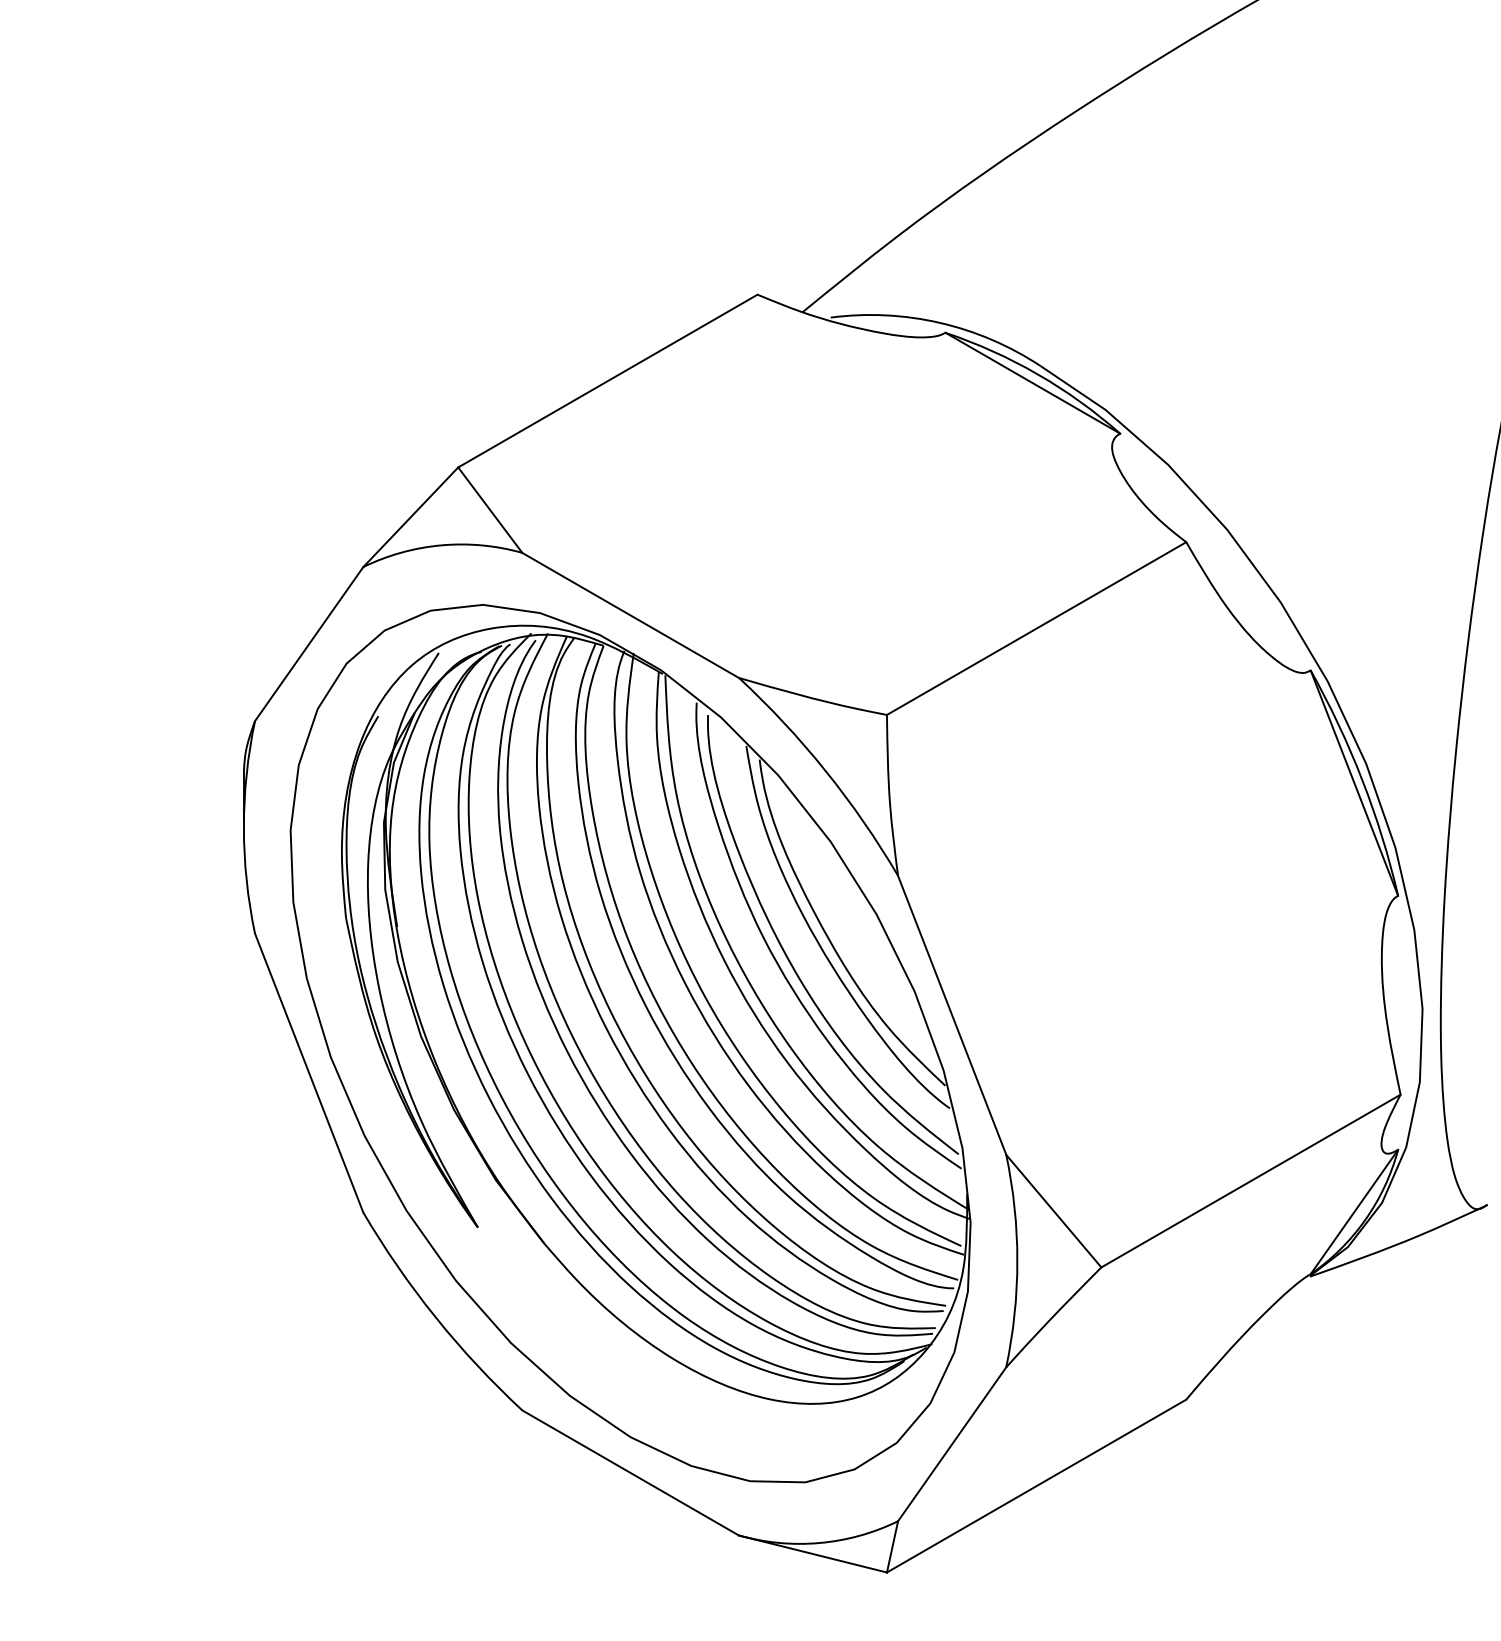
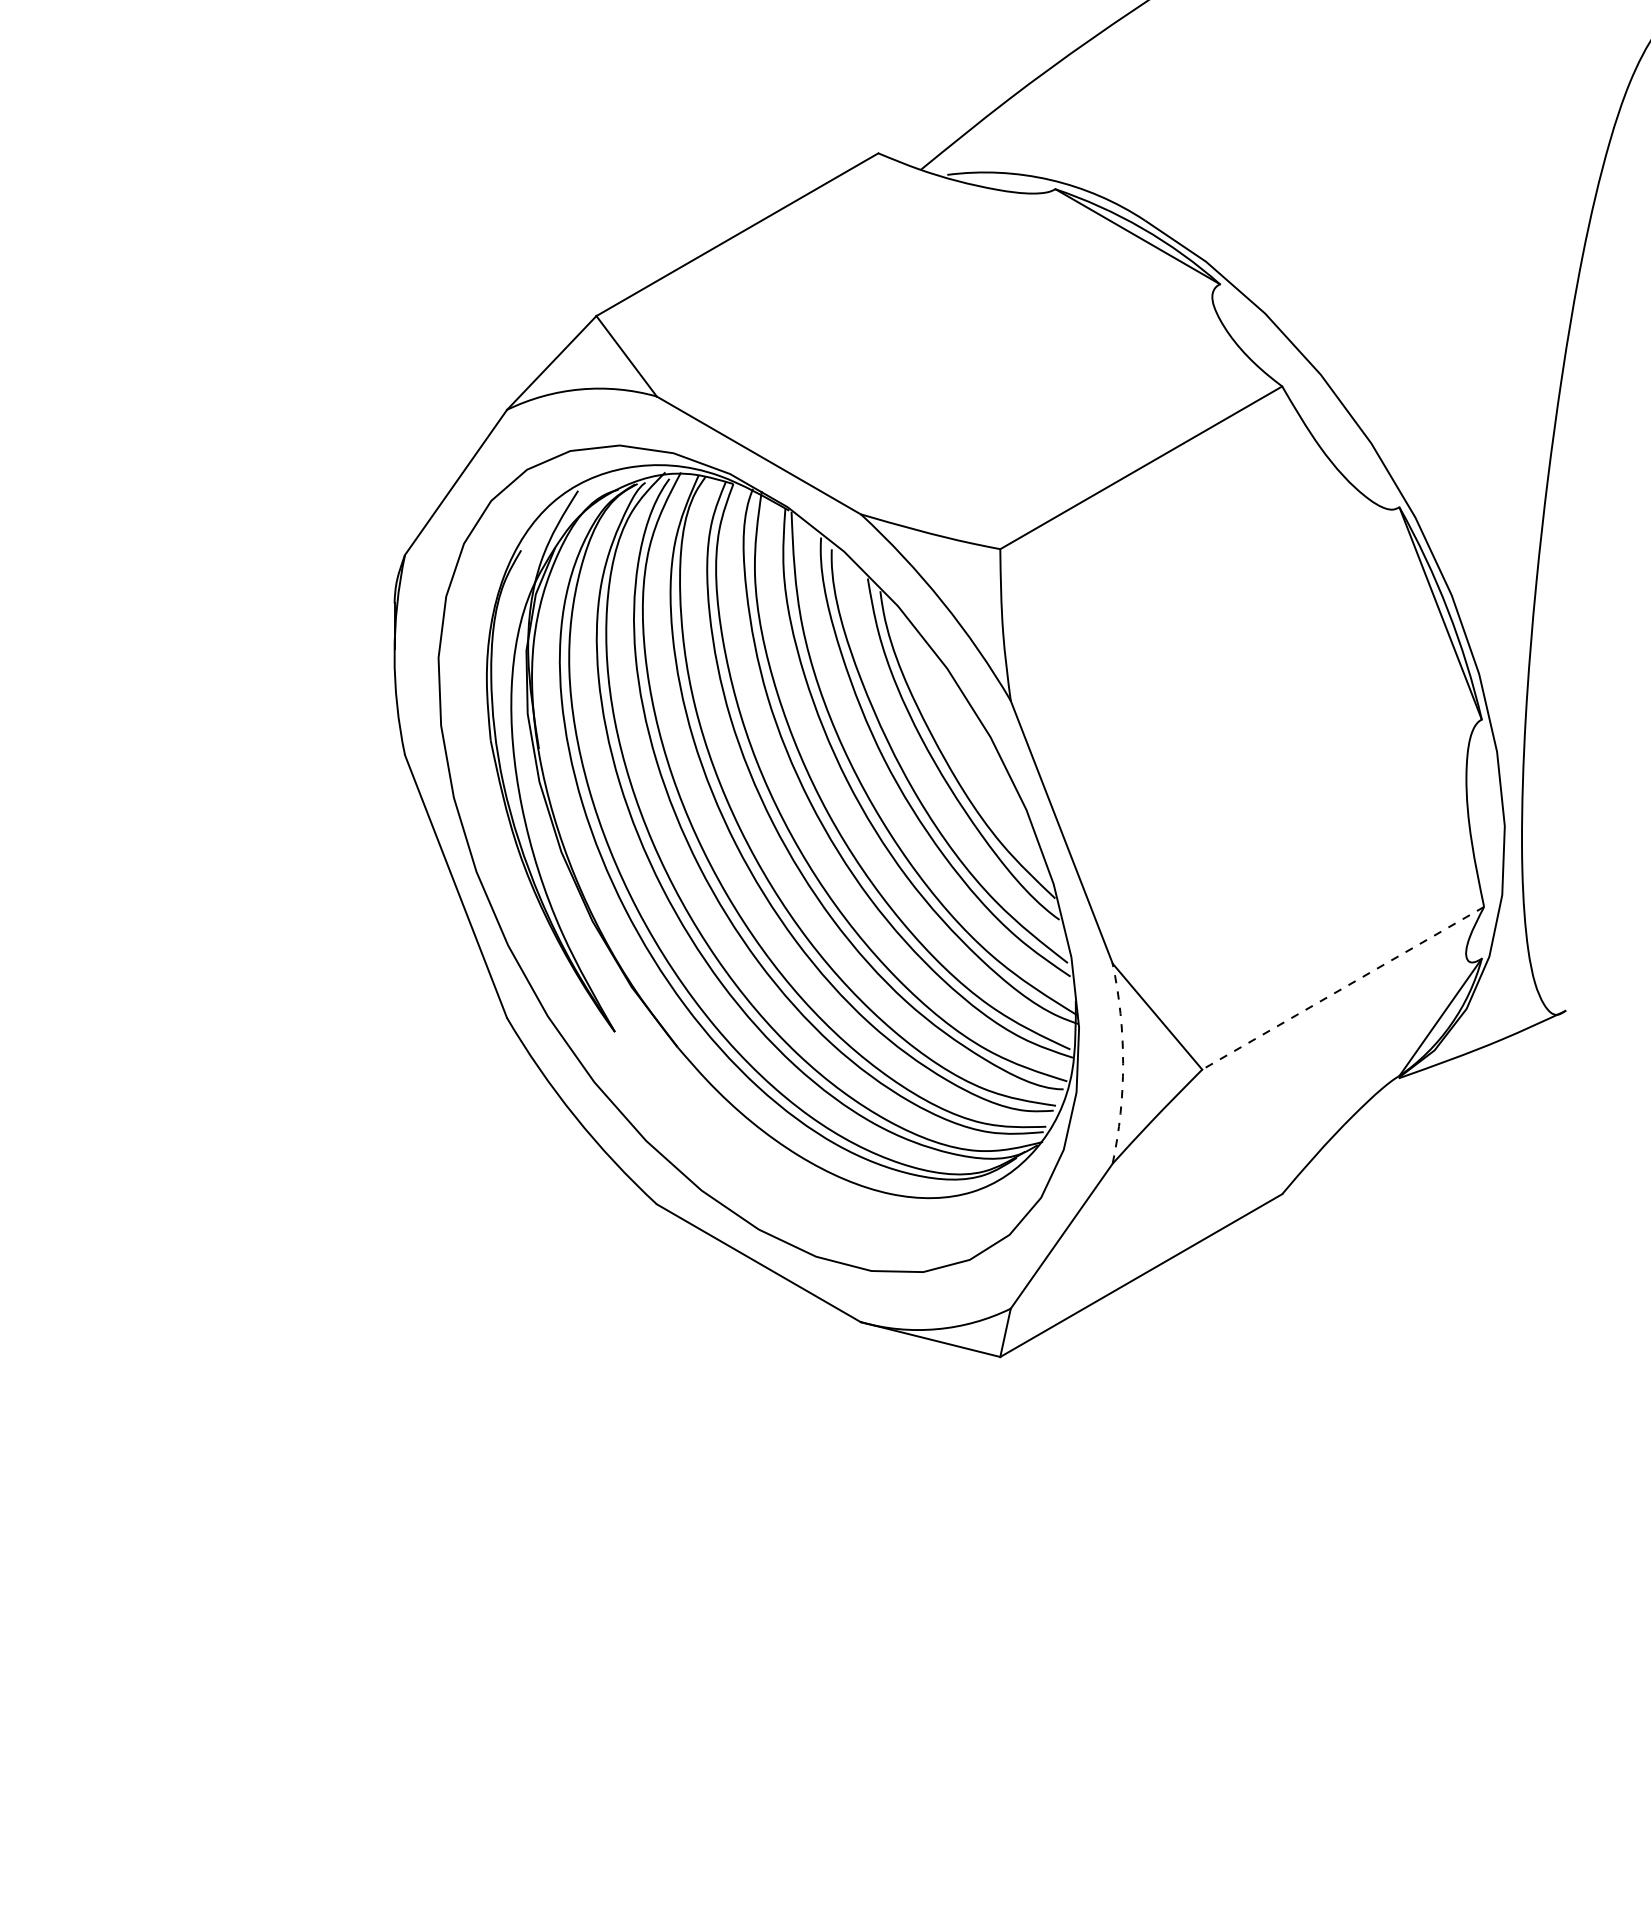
line: (1251, 1181) -> (1343, 988), solid -> dashed
arc: (1017, 1260) -> (1123, 1063), solid -> dashed

